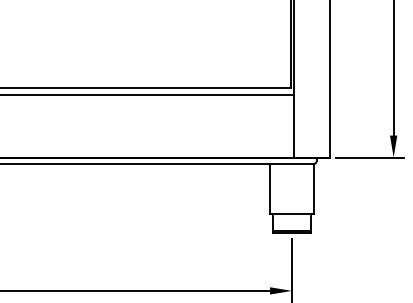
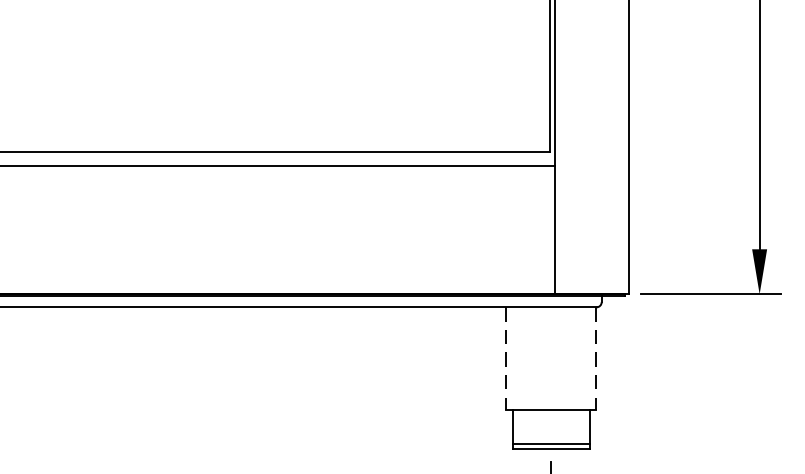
line: (270, 189) -> (507, 359), solid -> dashed
line: (313, 189) -> (595, 359), solid -> dashed

